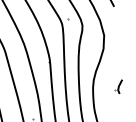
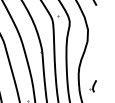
part: (117, 87) -> (92, 86), moved

